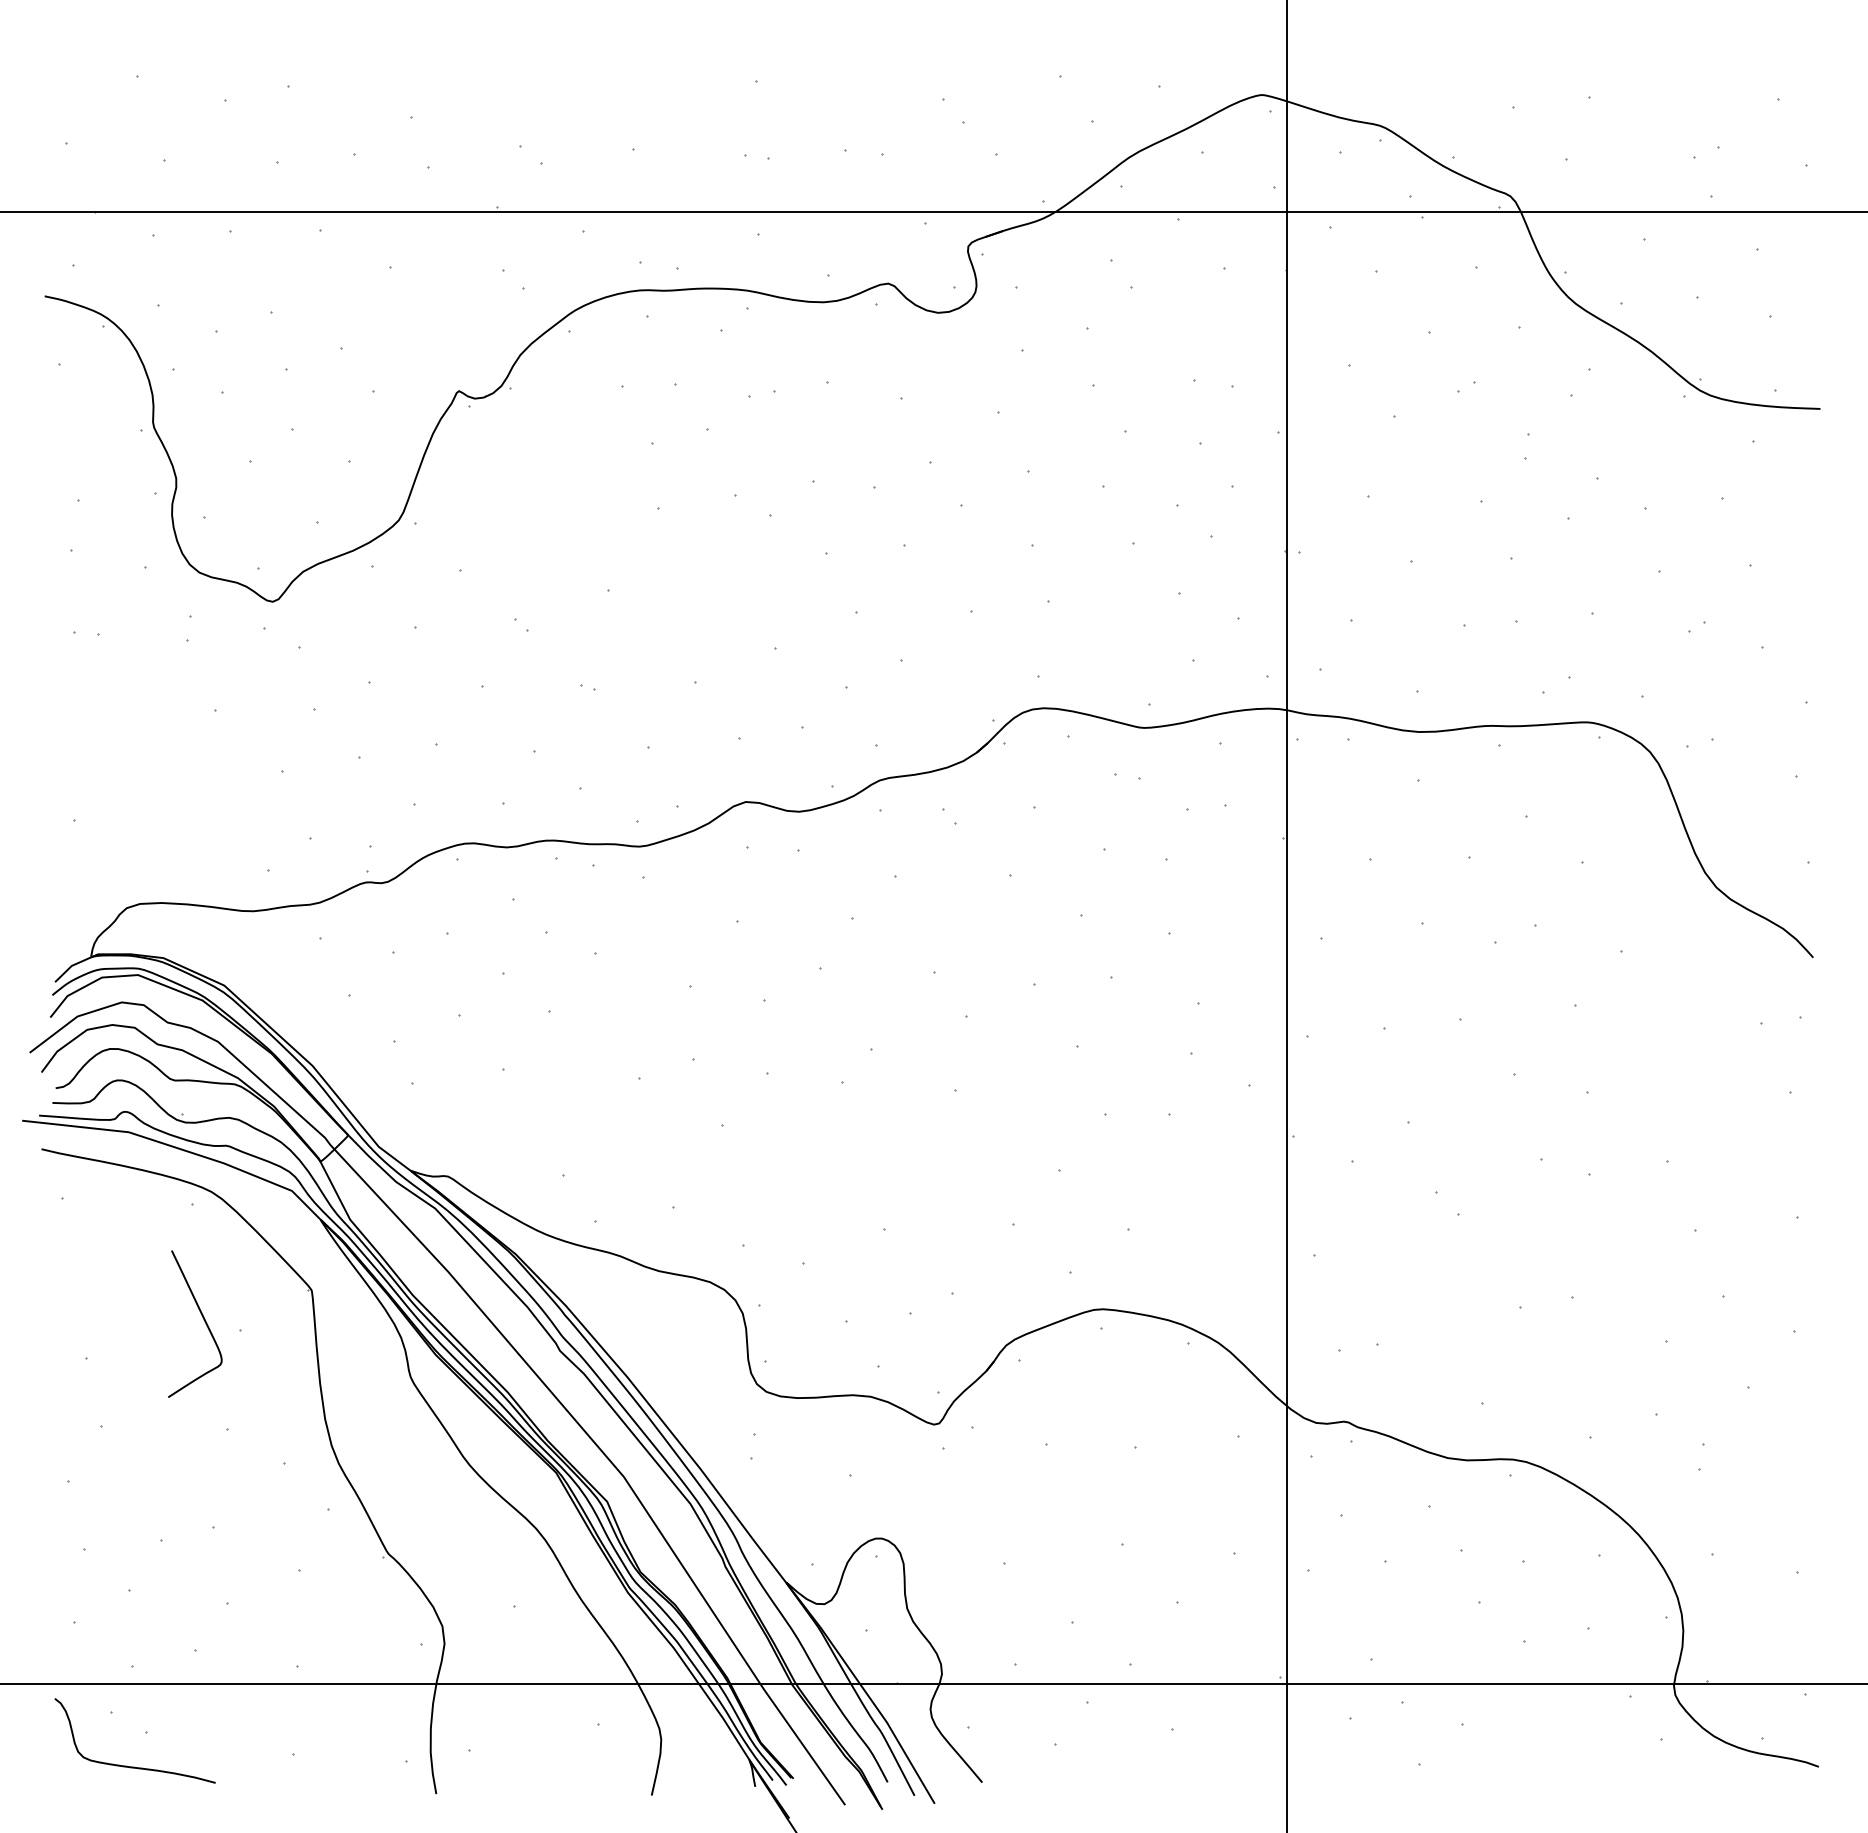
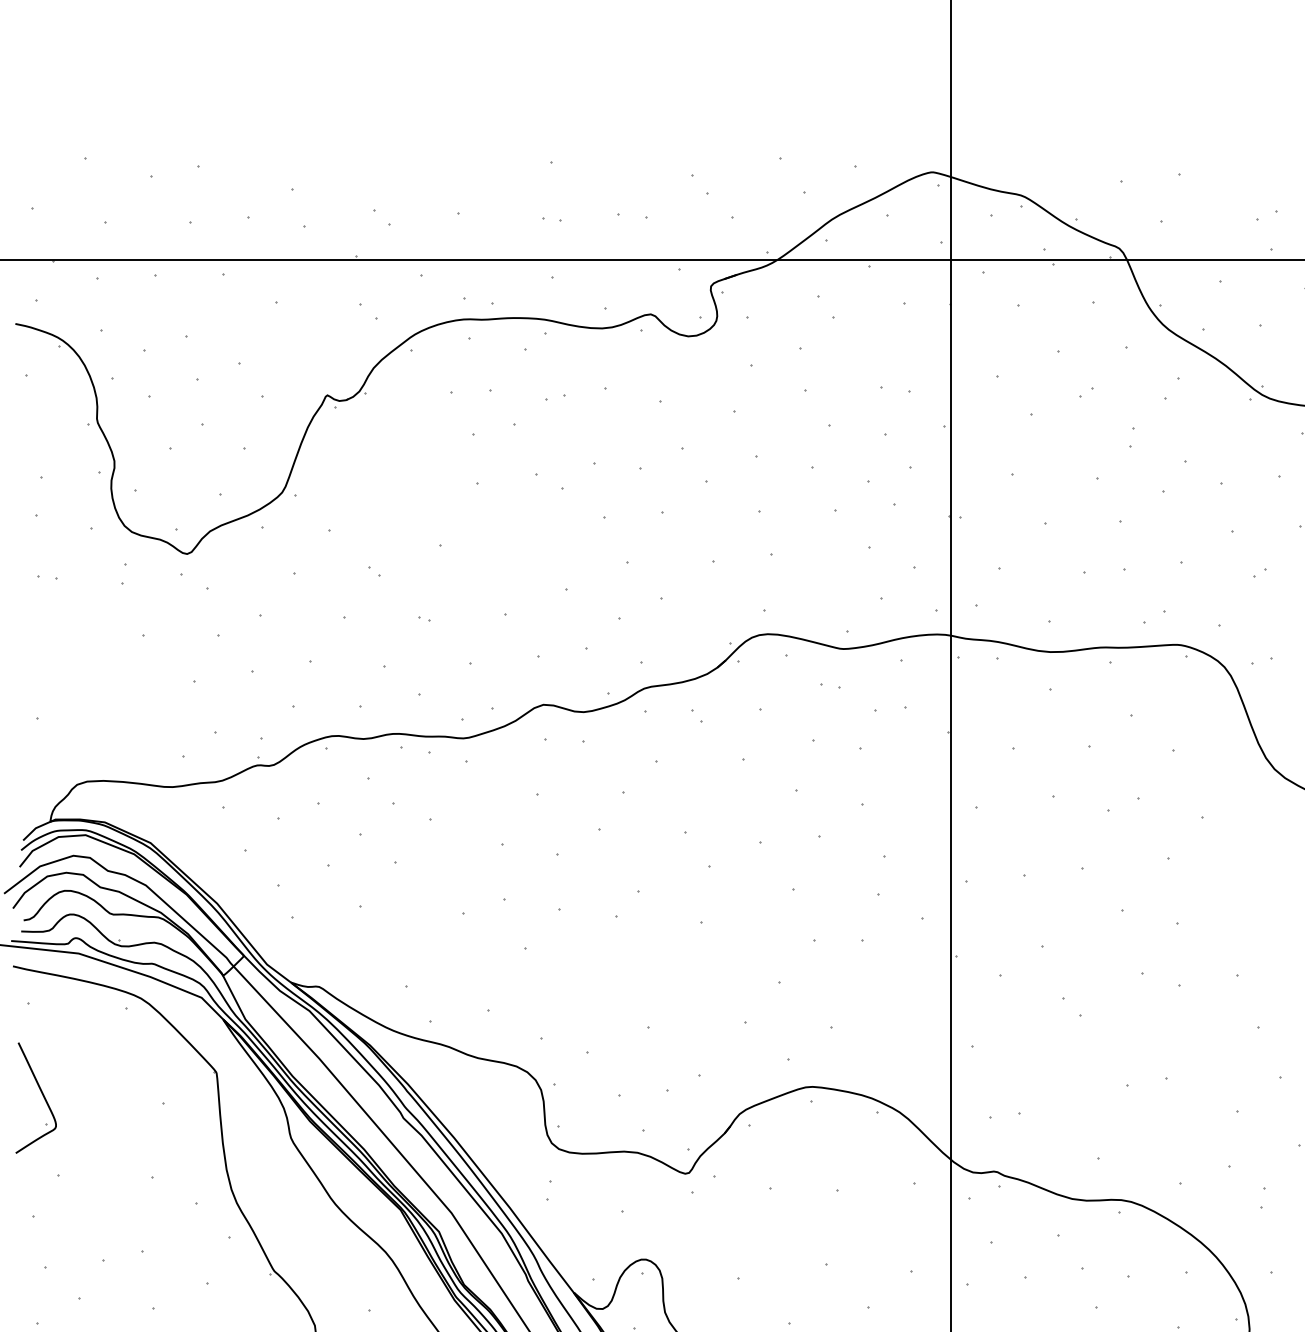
curve: (203, 1319) -> (42, 1094), moved

